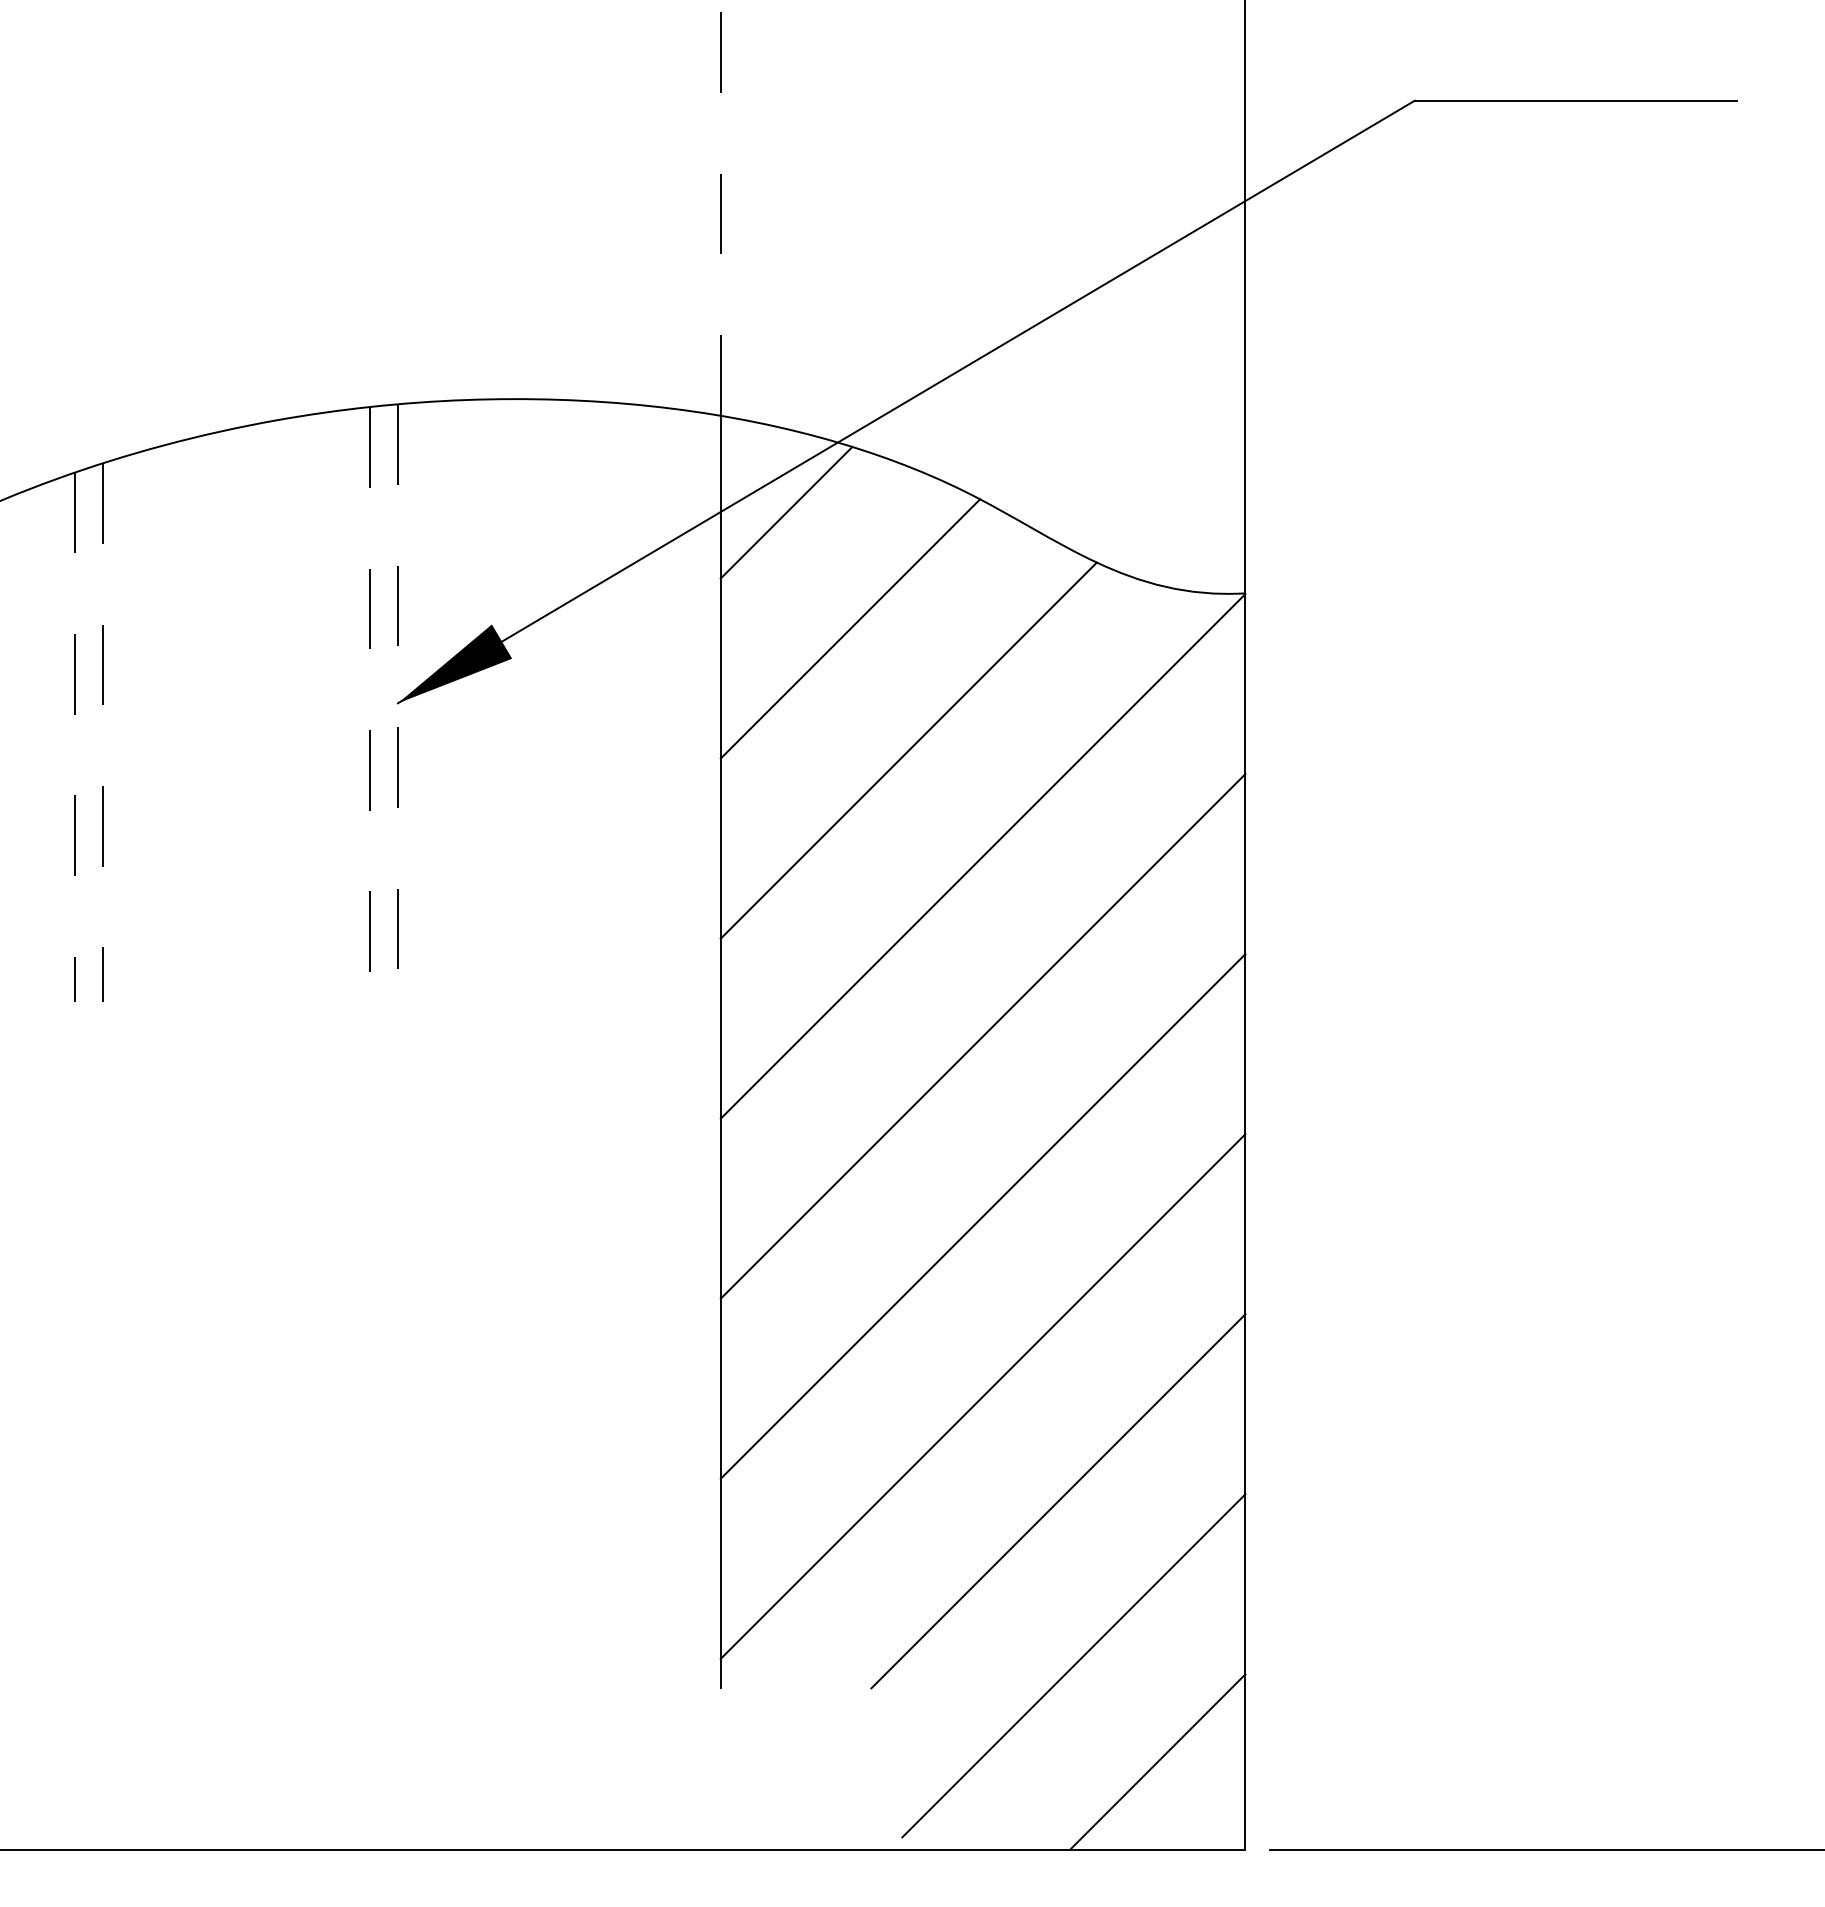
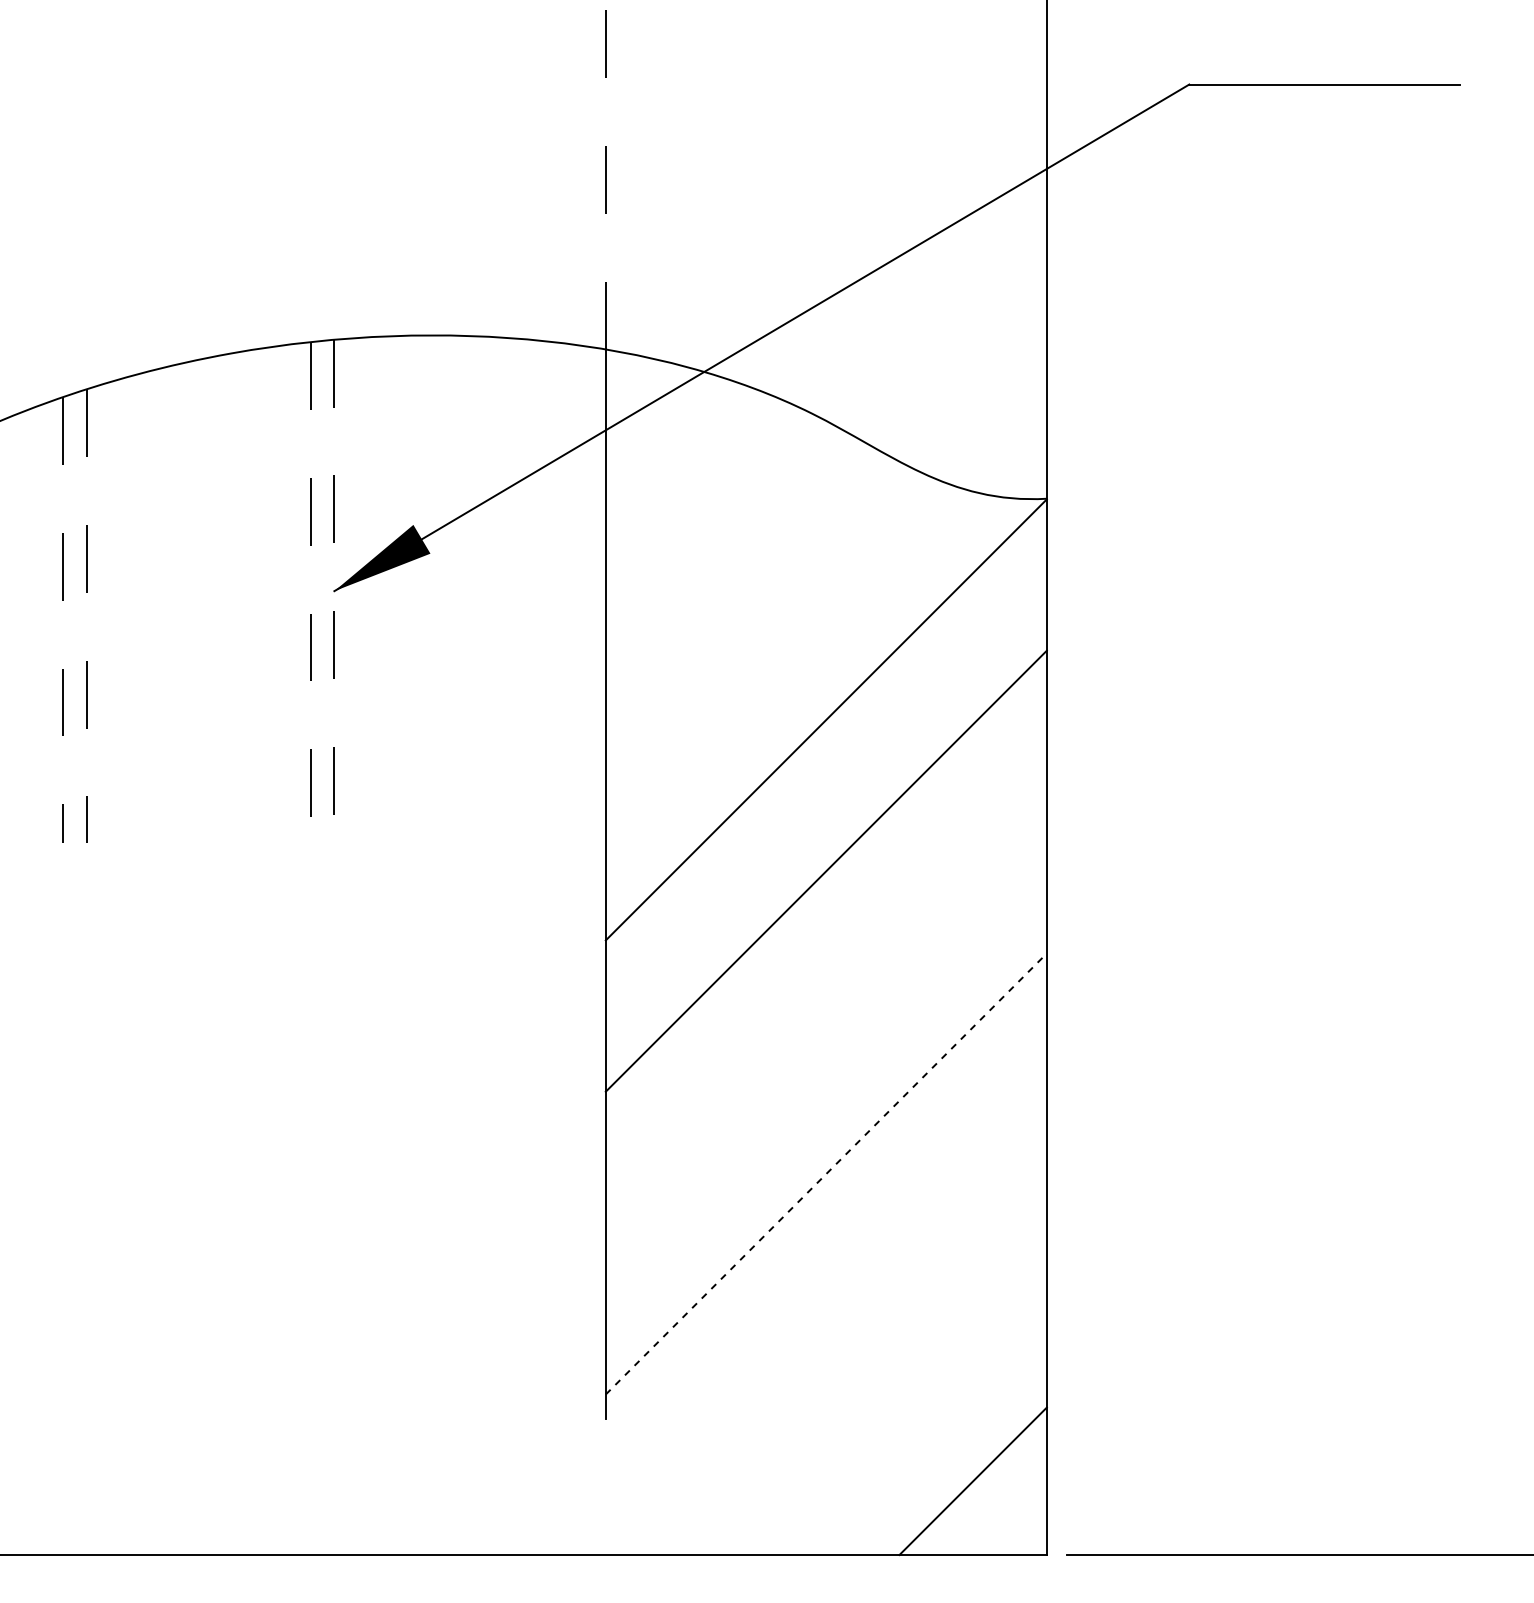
line: (786, 512) -> (661, 430), removed
line: (850, 628) -> (714, 528), removed
line: (908, 750) -> (763, 630), removed
line: (982, 1216) -> (825, 1022), removed
line: (983, 1396) -> (826, 1173), solid -> dashed
line: (1058, 1501) -> (889, 1262), removed
line: (1073, 1665) -> (902, 1400), removed

